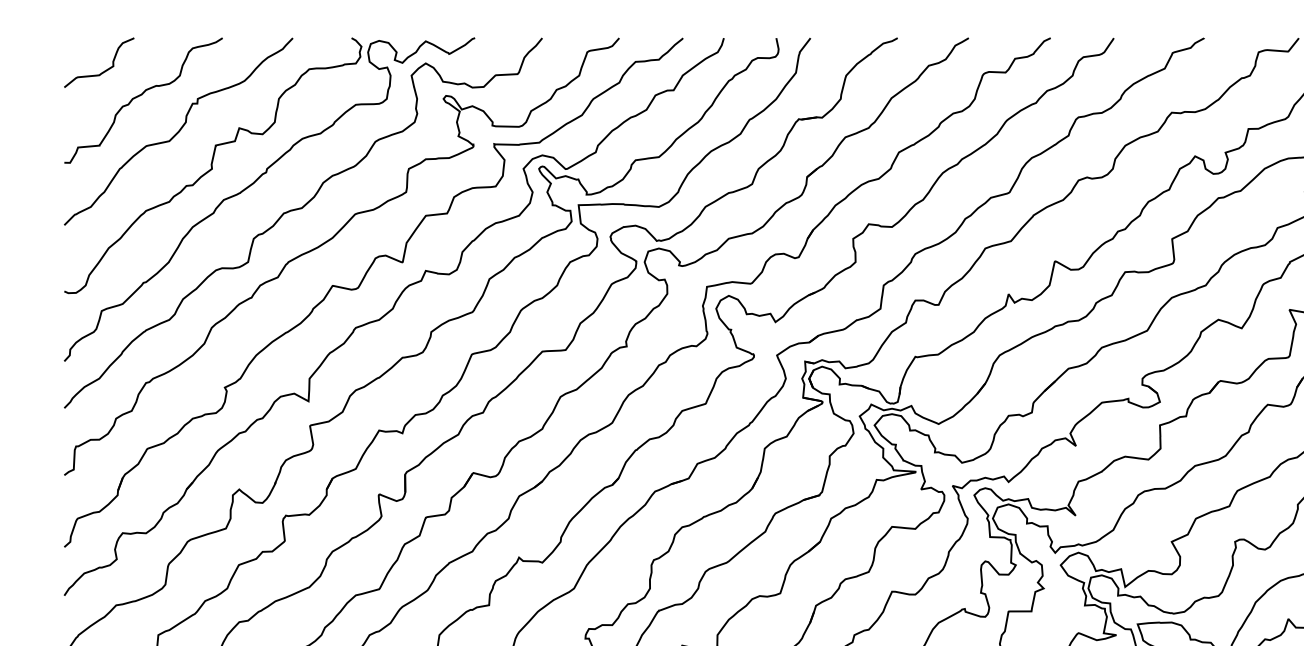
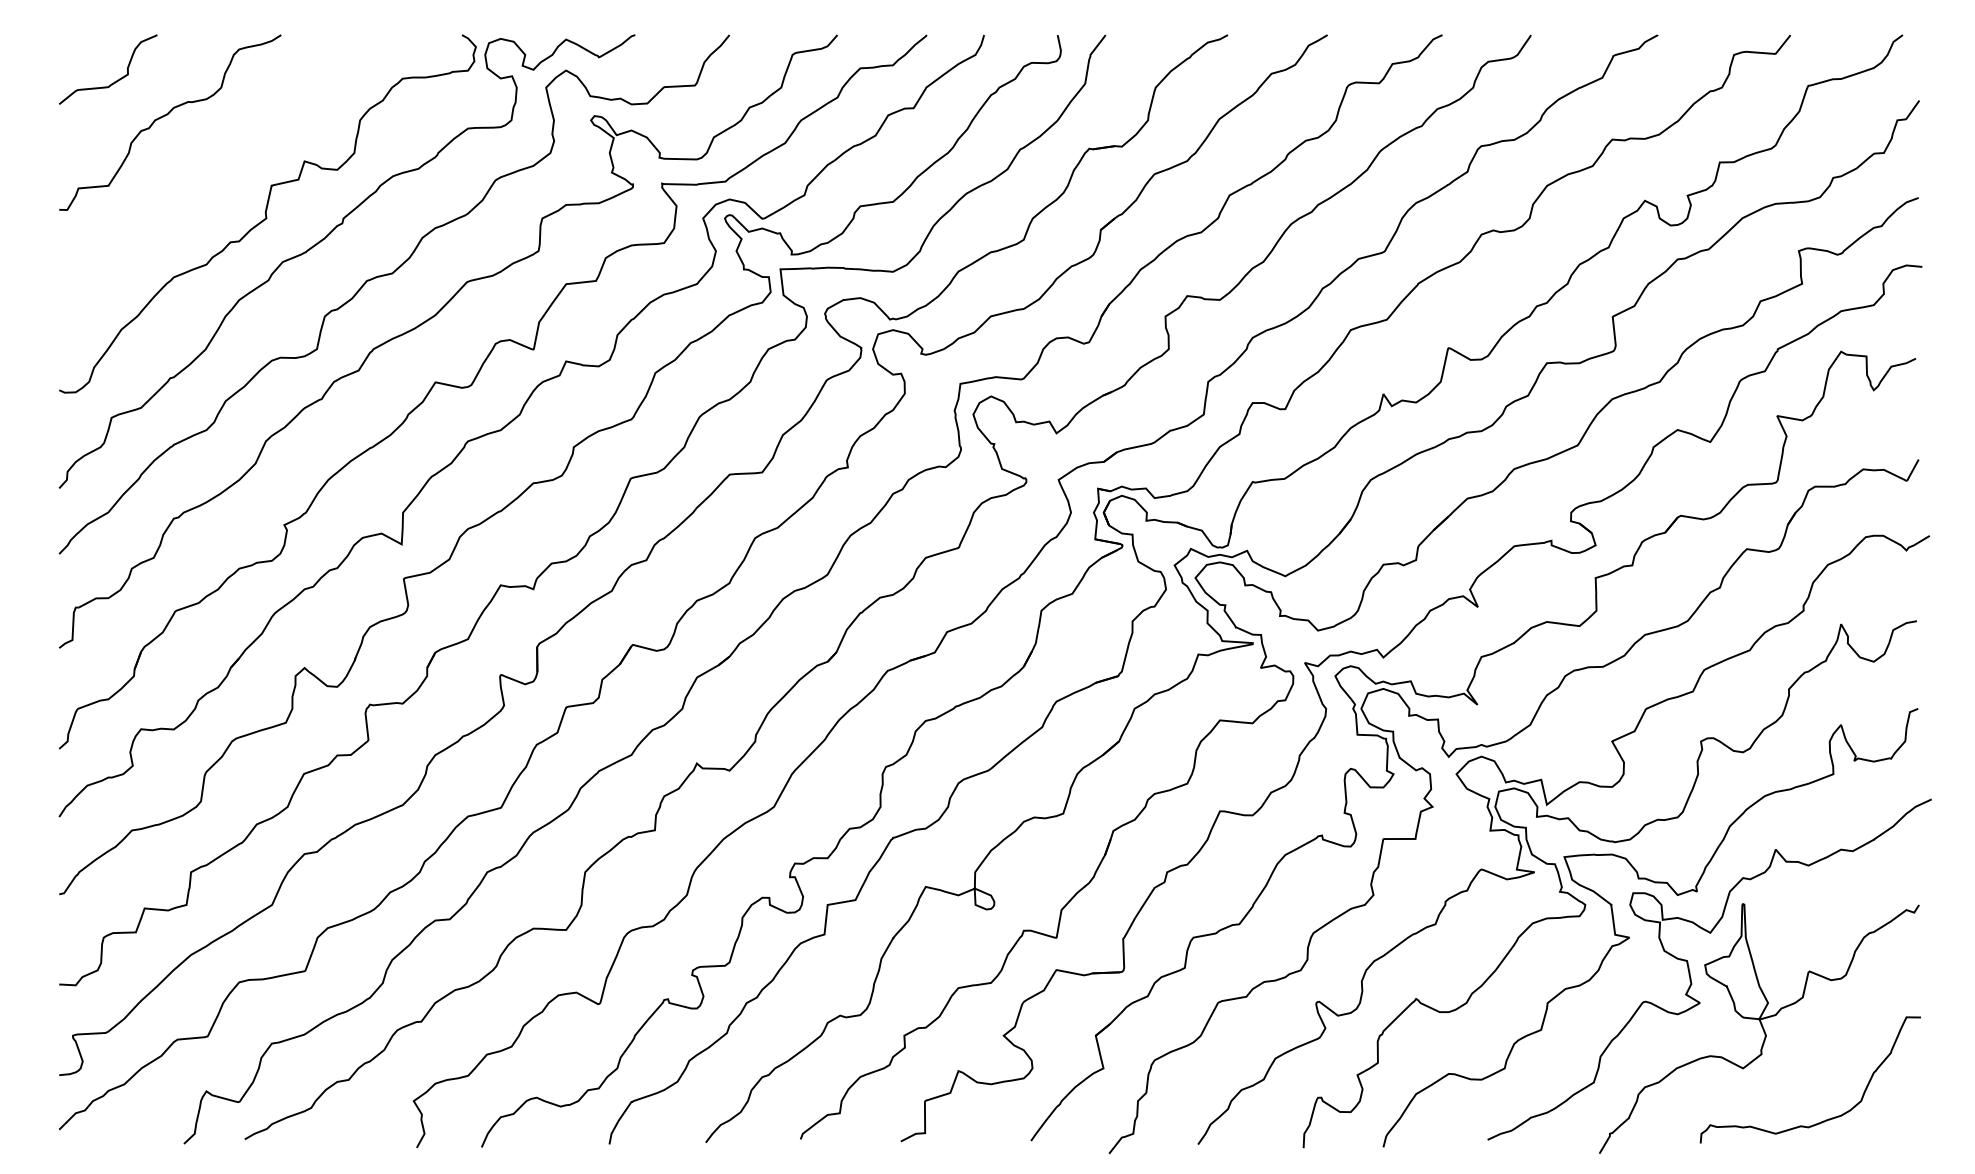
curve: (178, 131) -> (219, 165), removed

